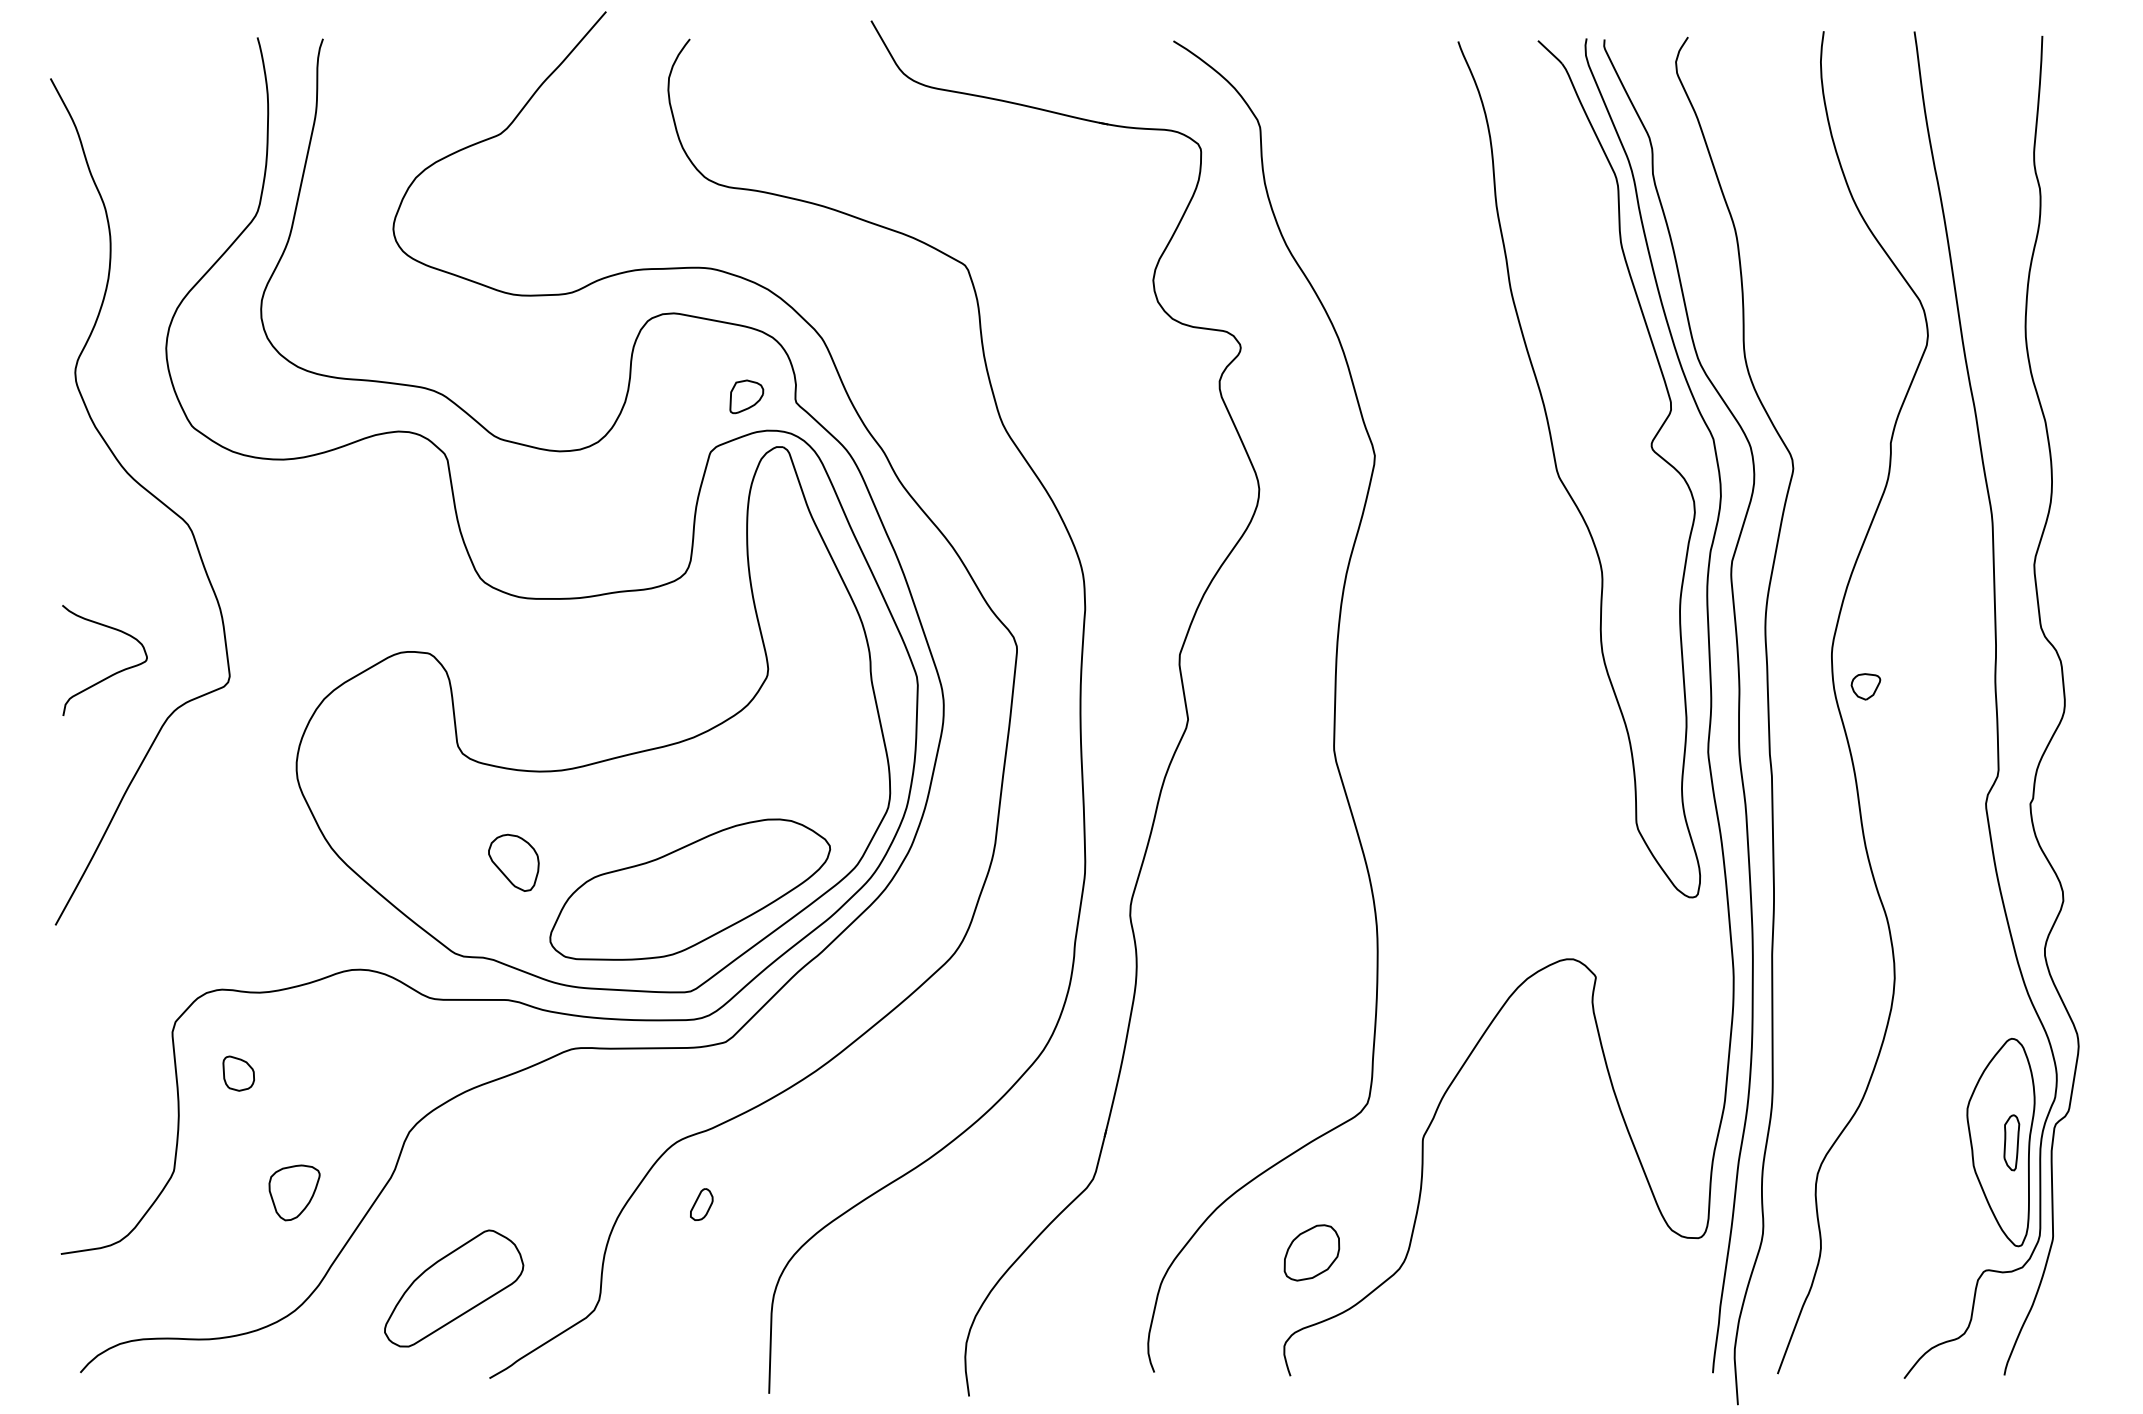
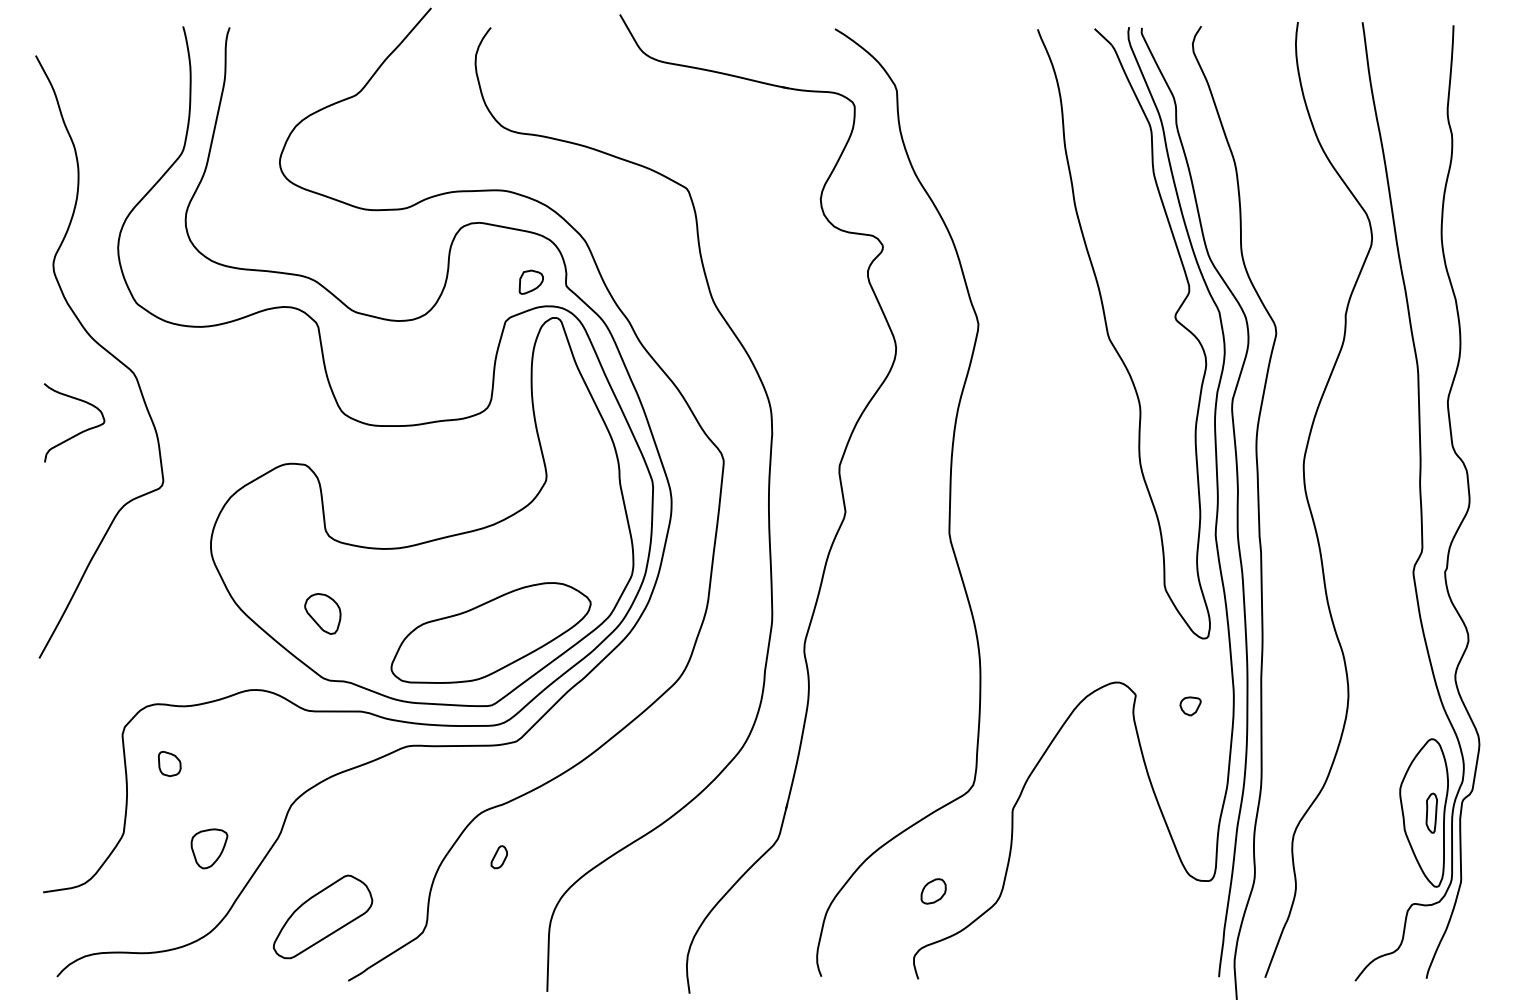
curve: (111, 674) -> (79, 432), moved
part: (1865, 686) -> (1190, 706), moved
part: (513, 862) -> (322, 613), moved
part: (1311, 1252) -> (933, 891), size x0.62

